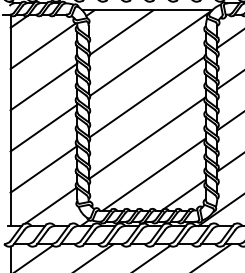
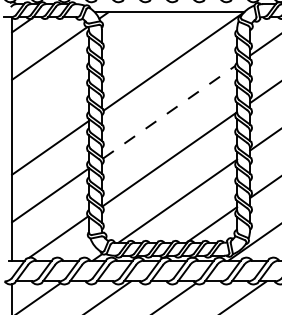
line: (121, 32) -> (139, 37), removed
line: (43, 86) -> (49, 99), removed
line: (147, 97) -> (169, 112), solid -> dashed

